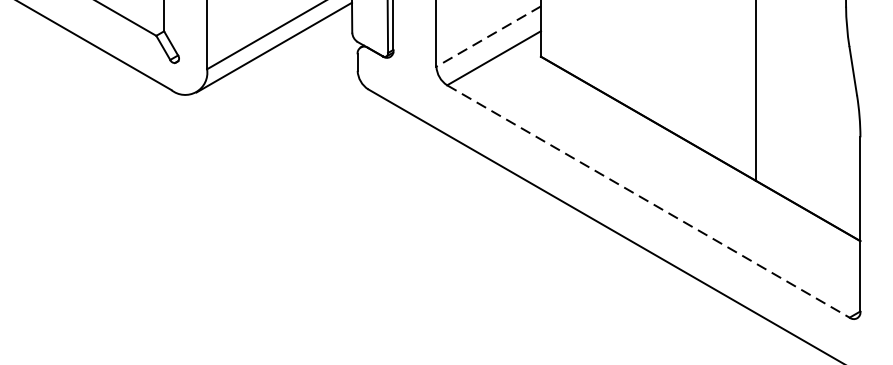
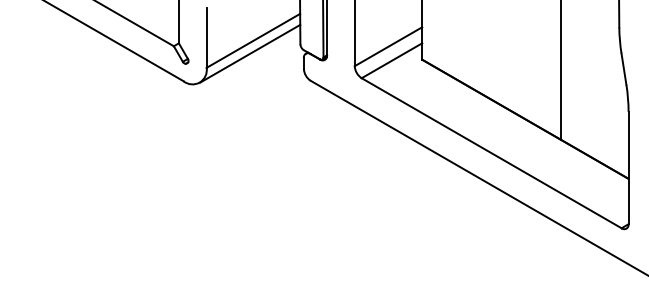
line: (488, 36) -> (388, 46), dashed -> solid
line: (649, 201) -> (492, 153), dashed -> solid

